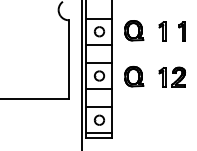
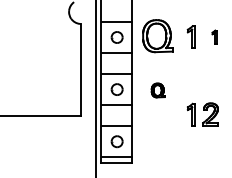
part: (134, 30) -> (158, 36), size x1.4
part: (181, 31) -> (213, 37), size x0.6
part: (134, 76) -> (158, 90), size x0.6
part: (171, 76) -> (201, 113), moved

